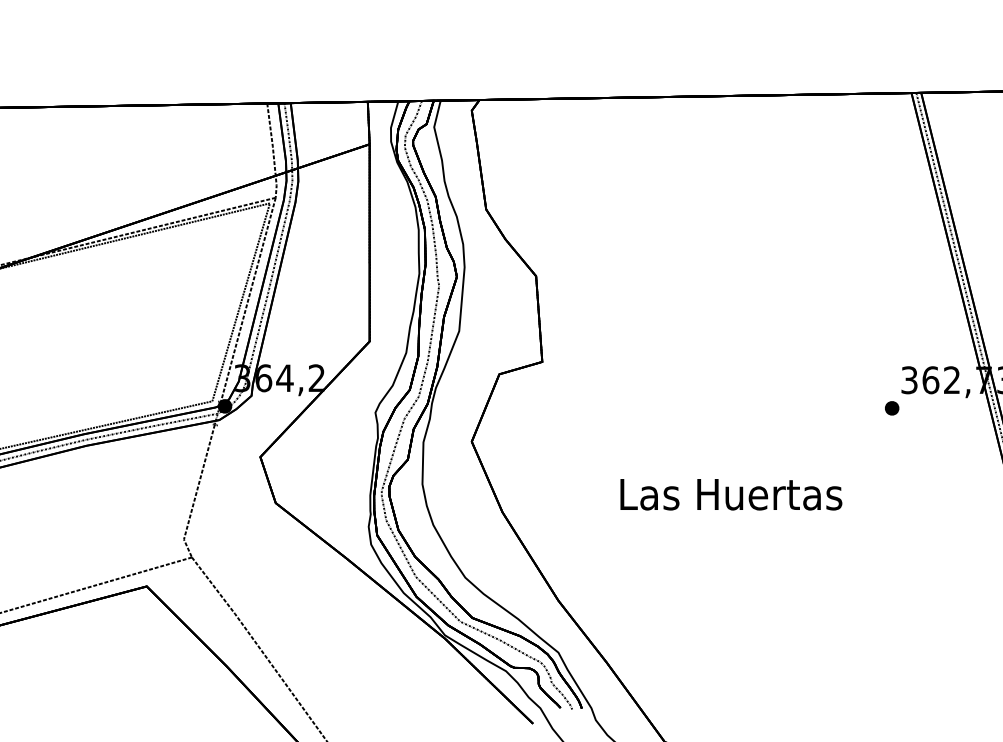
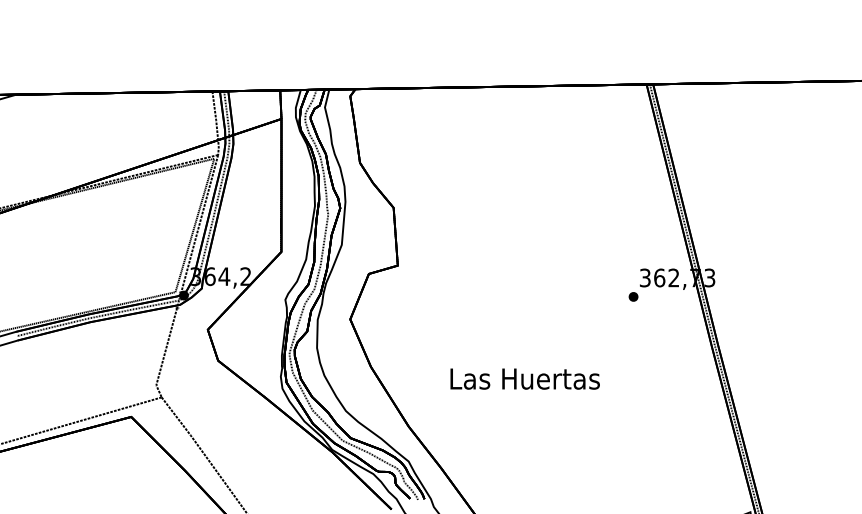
text: (730, 493) -> (524, 378), moved

